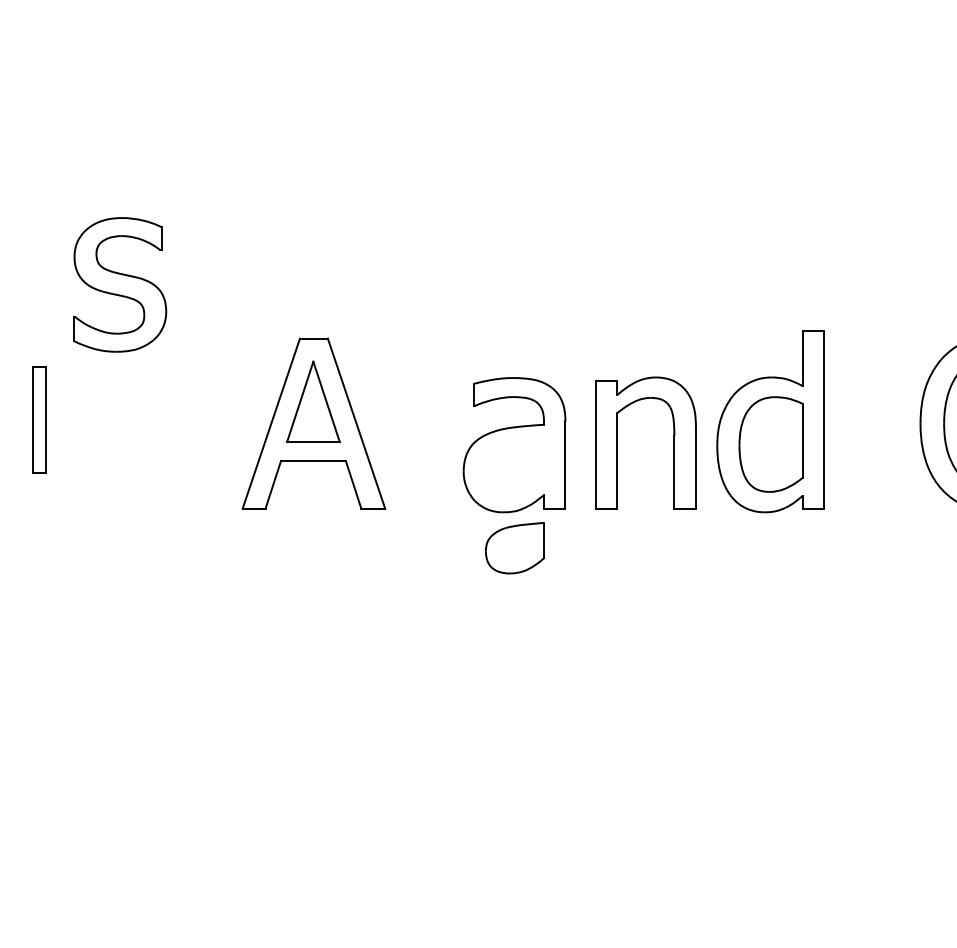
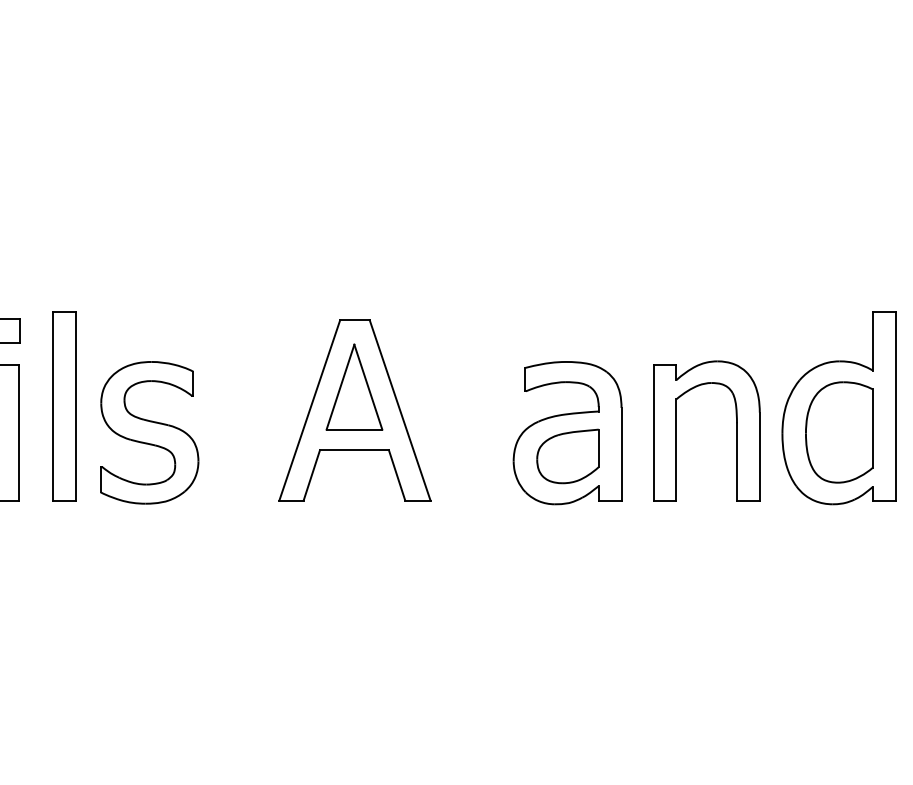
part: (120, 284) -> (149, 432), moved
part: (39, 419) -> (64, 405), size x1.67
part: (514, 548) -> (567, 456), moved

